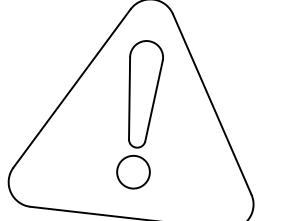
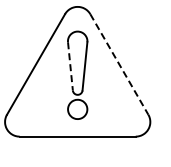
line: (129, 98) -> (70, 66), solid -> dashed
line: (212, 104) -> (119, 64), solid -> dashed

